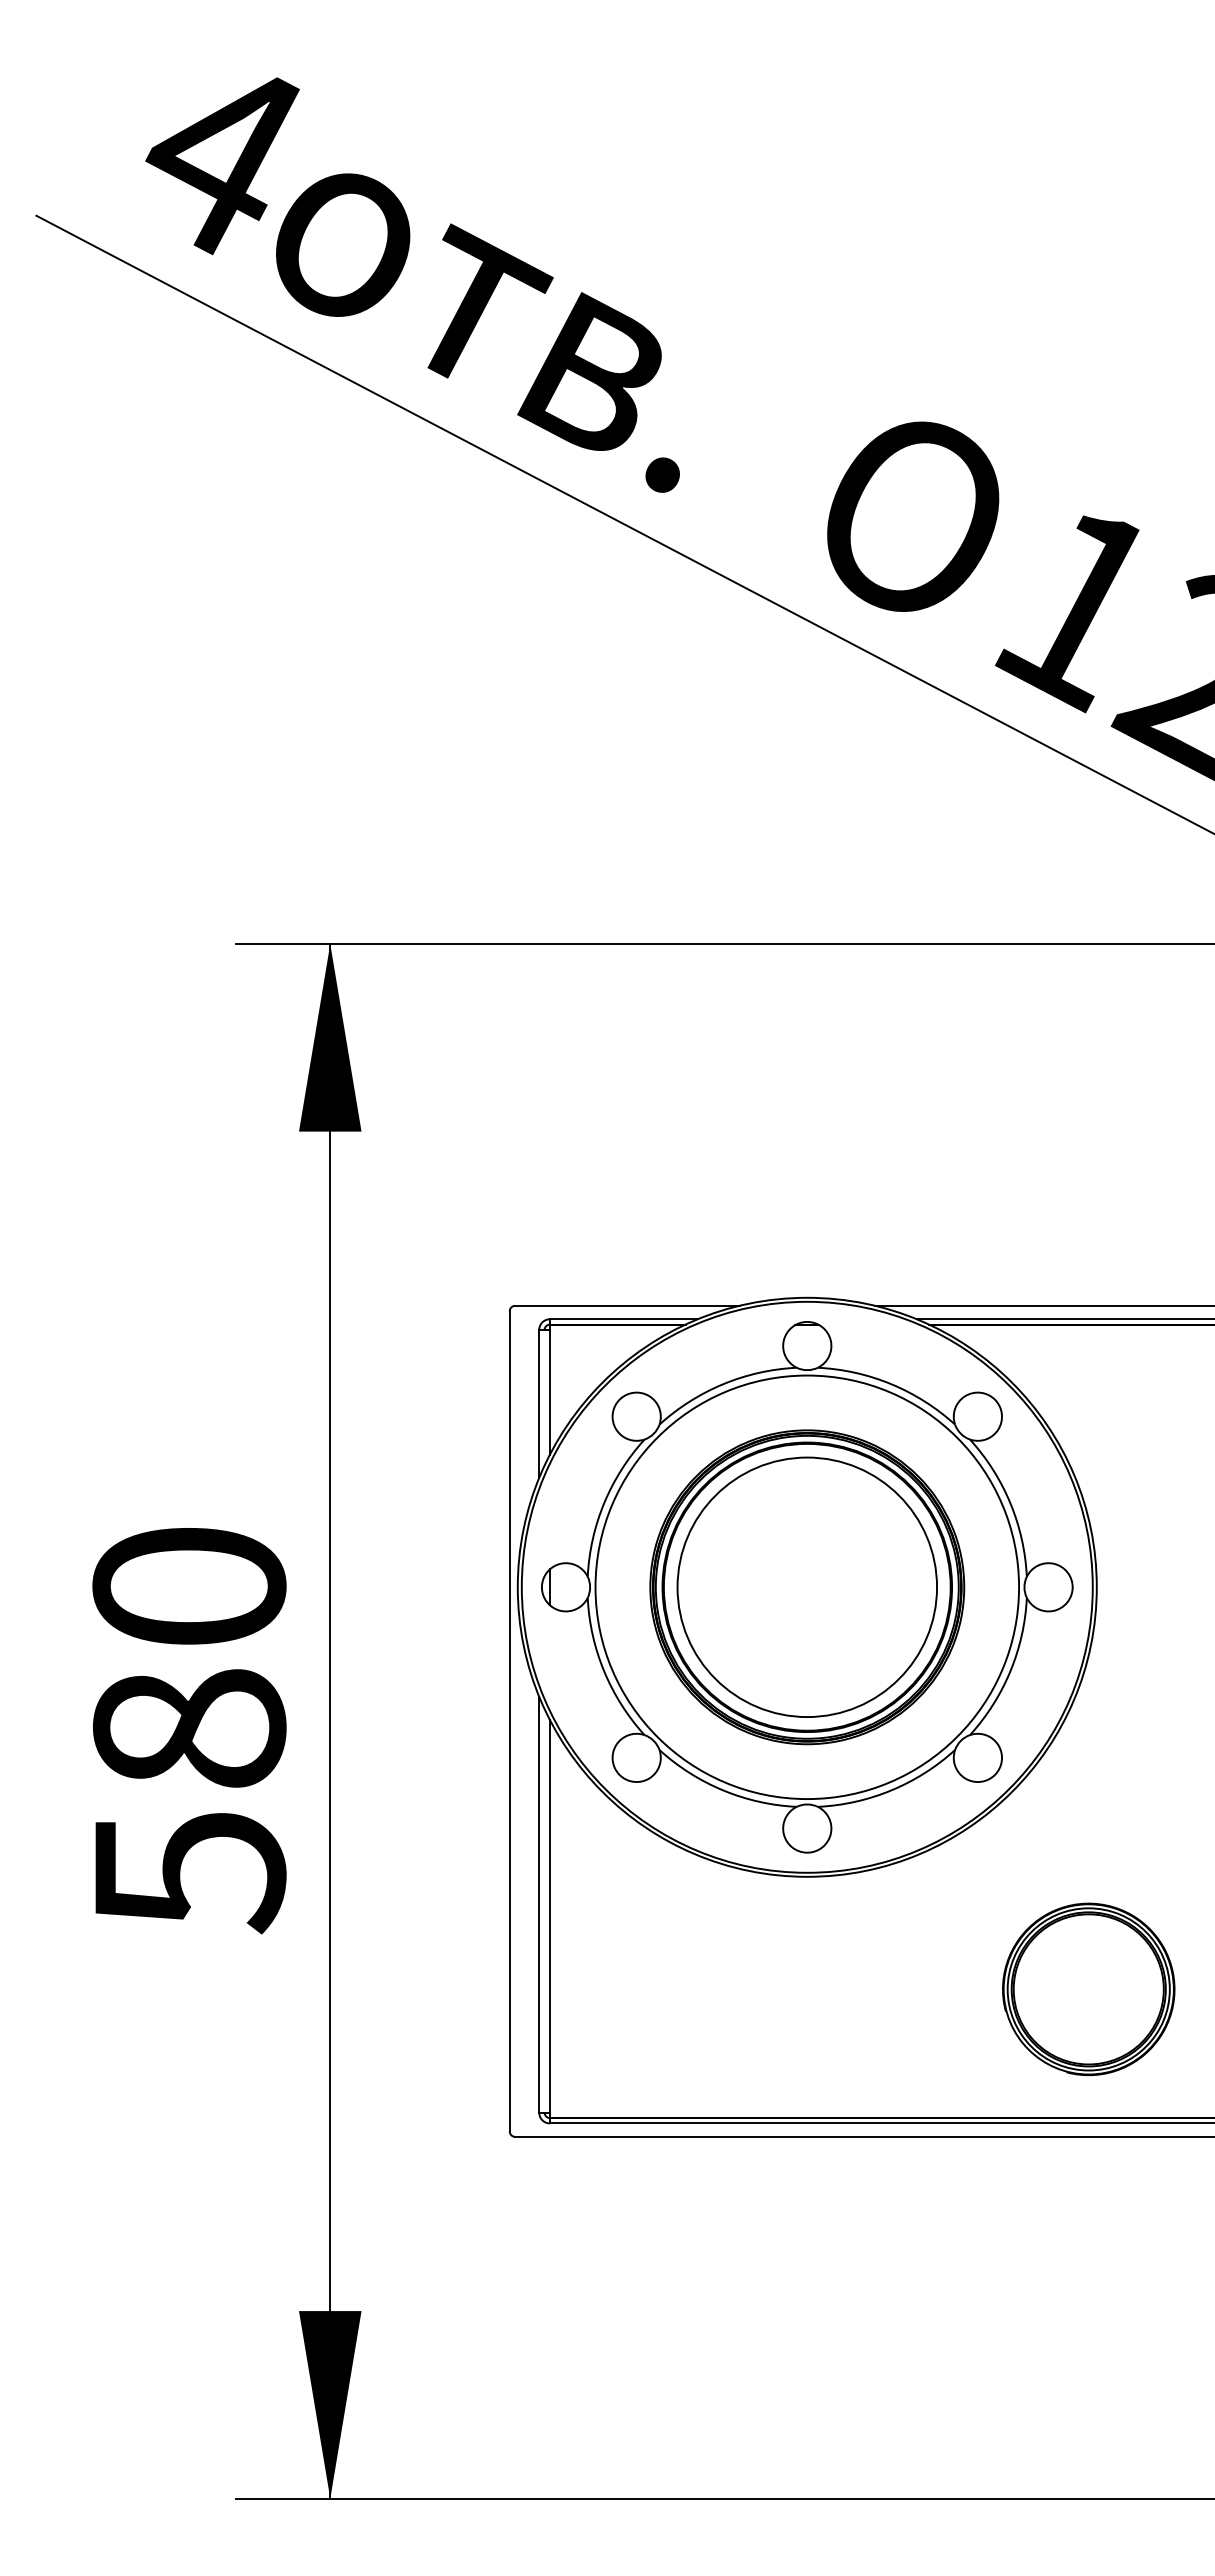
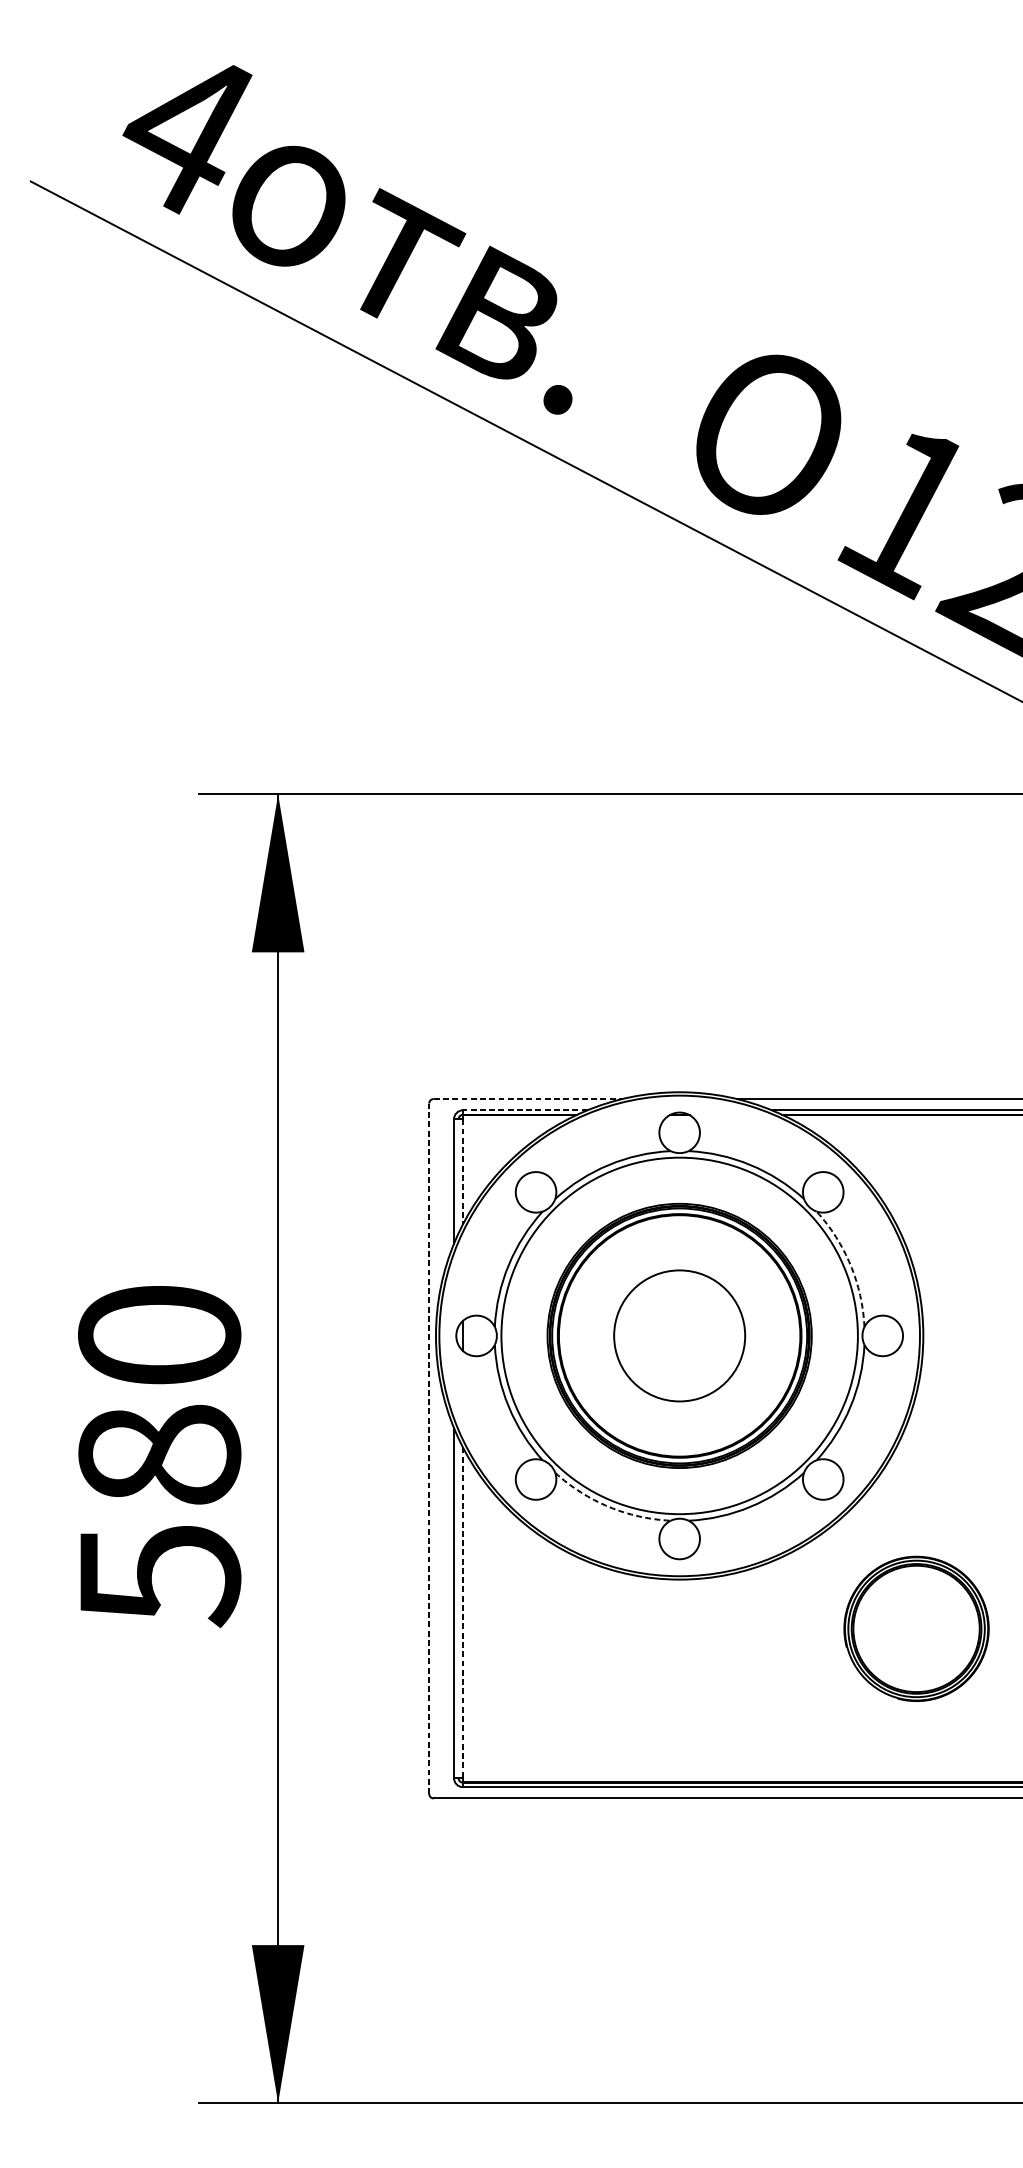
line: (627, 1305) -> (528, 1098), solid -> dashed
line: (623, 1319) -> (524, 1110), solid -> dashed
line: (549, 1392) -> (462, 1171), solid -> dashed
arc: (1010, 1503) -> (850, 1265), solid -> dashed
circle: (807, 1587) -> (679, 1336), size x0.6
line: (509, 1720) -> (429, 1448), solid -> dashed
arc: (723, 1790) -> (609, 1506), solid -> dashed
line: (549, 1916) -> (462, 1613), solid -> dashed
part: (1088, 1989) -> (916, 1629), moved

